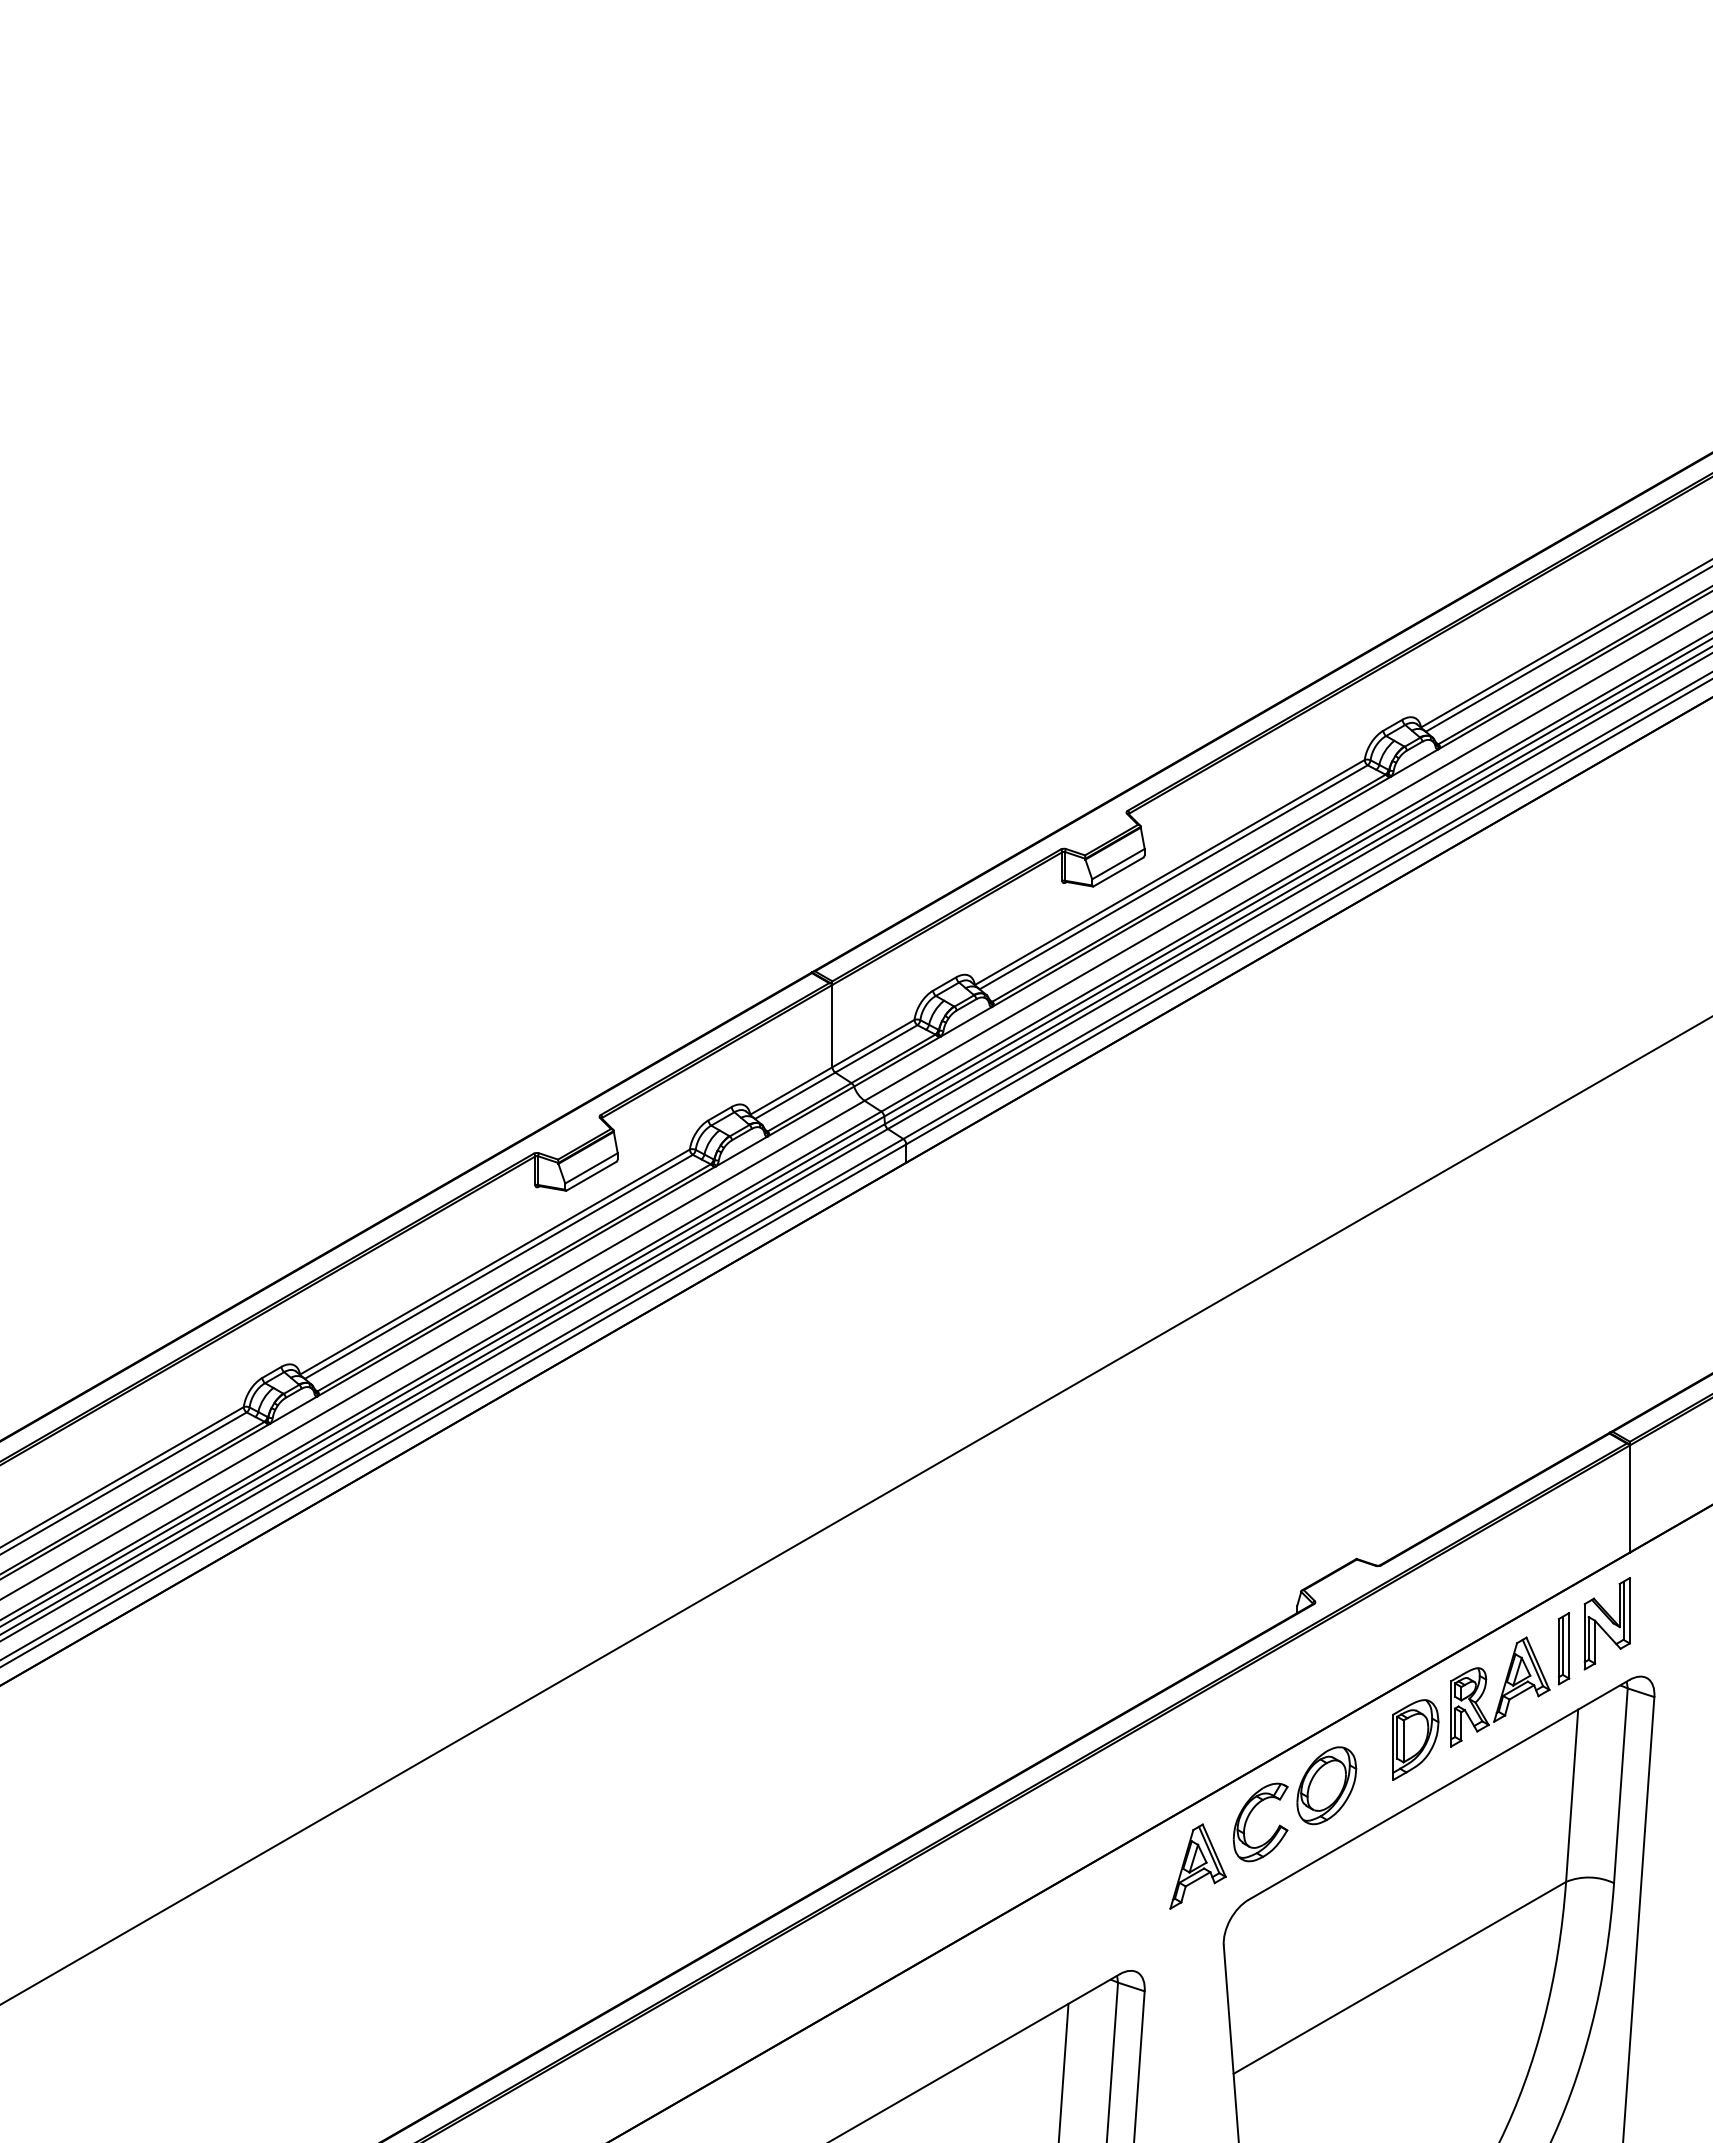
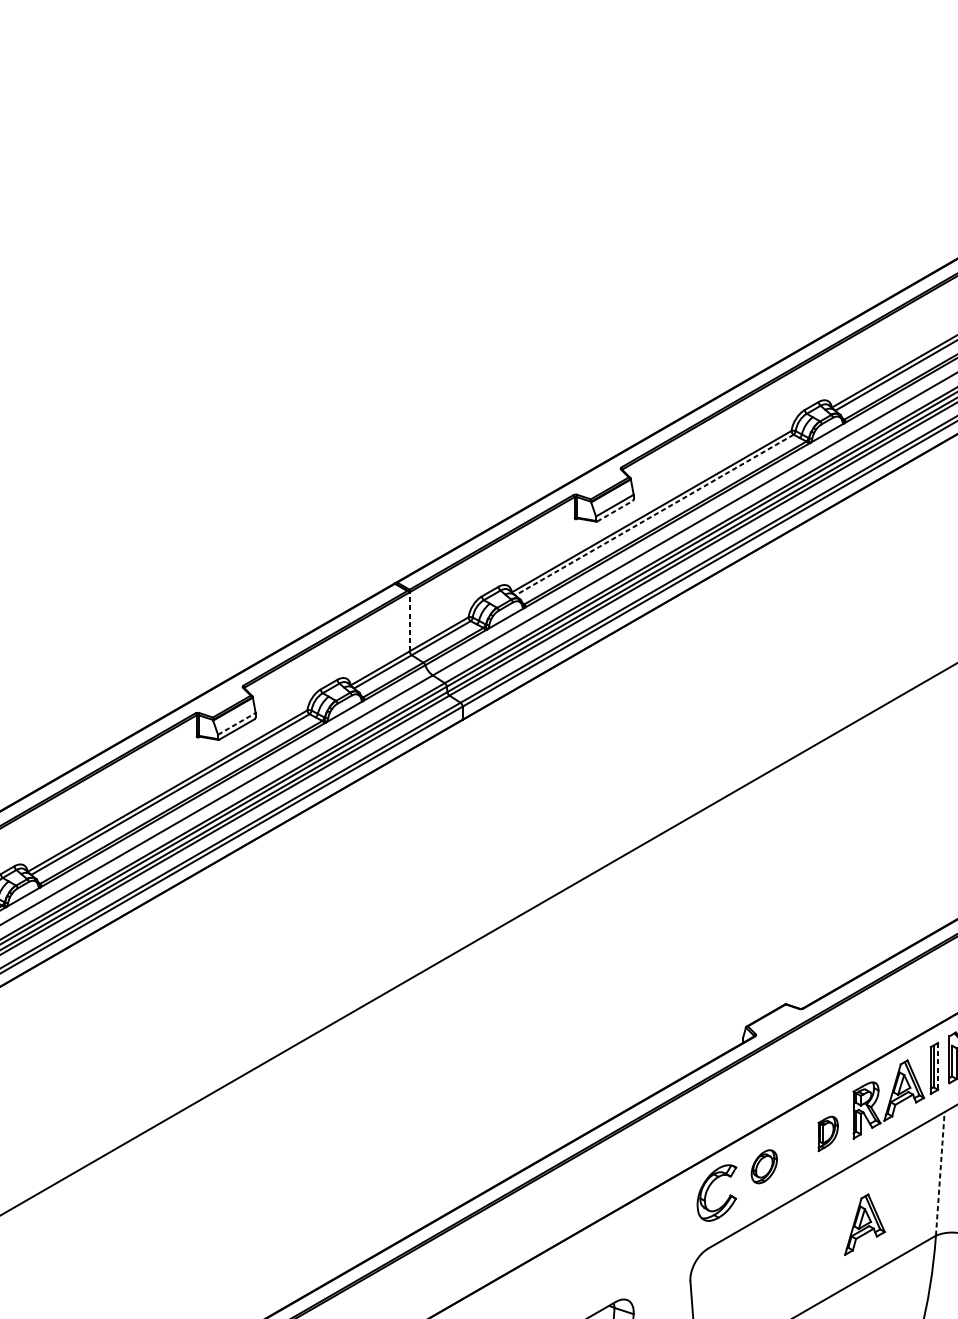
line: (1118, 872) -> (614, 511), solid -> dashed
line: (1173, 877) -> (654, 515), solid -> dashed
line: (832, 1025) -> (409, 621), solid -> dashed
line: (591, 1168) -> (236, 723), solid -> dashed
line: (1569, 1645) -> (938, 1066), solid -> dashed
part: (1415, 1739) -> (827, 1133), size x0.6
part: (1326, 1785) -> (764, 1166), size x0.6
line: (1572, 1795) -> (940, 1173), solid -> dashed
part: (1197, 1866) -> (864, 1224), moved

